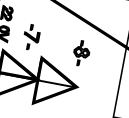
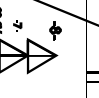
part: (31, 36) -> (17, 25), size x0.7

